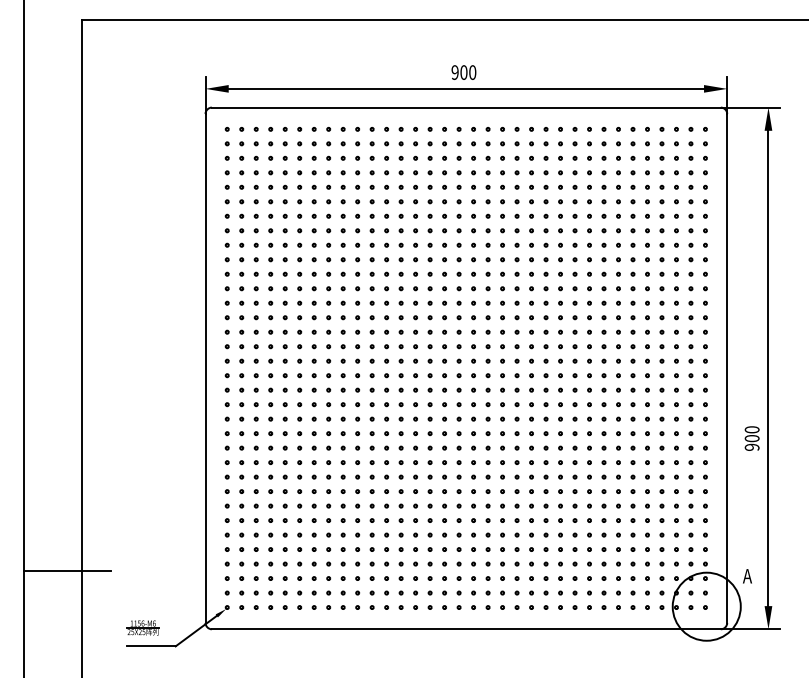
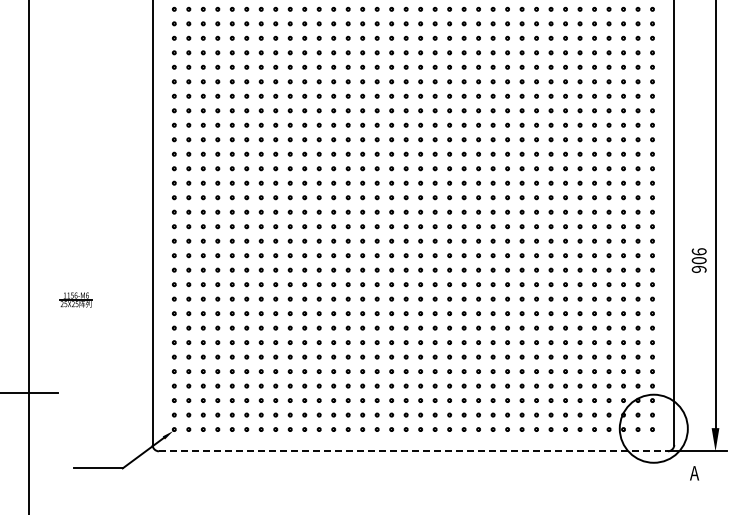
text: (751, 429) -> (698, 251), 900 -> 906
text: (747, 576) -> (694, 473), moved
part: (142, 627) -> (75, 299), moved
line: (466, 629) -> (413, 451), solid -> dashed

